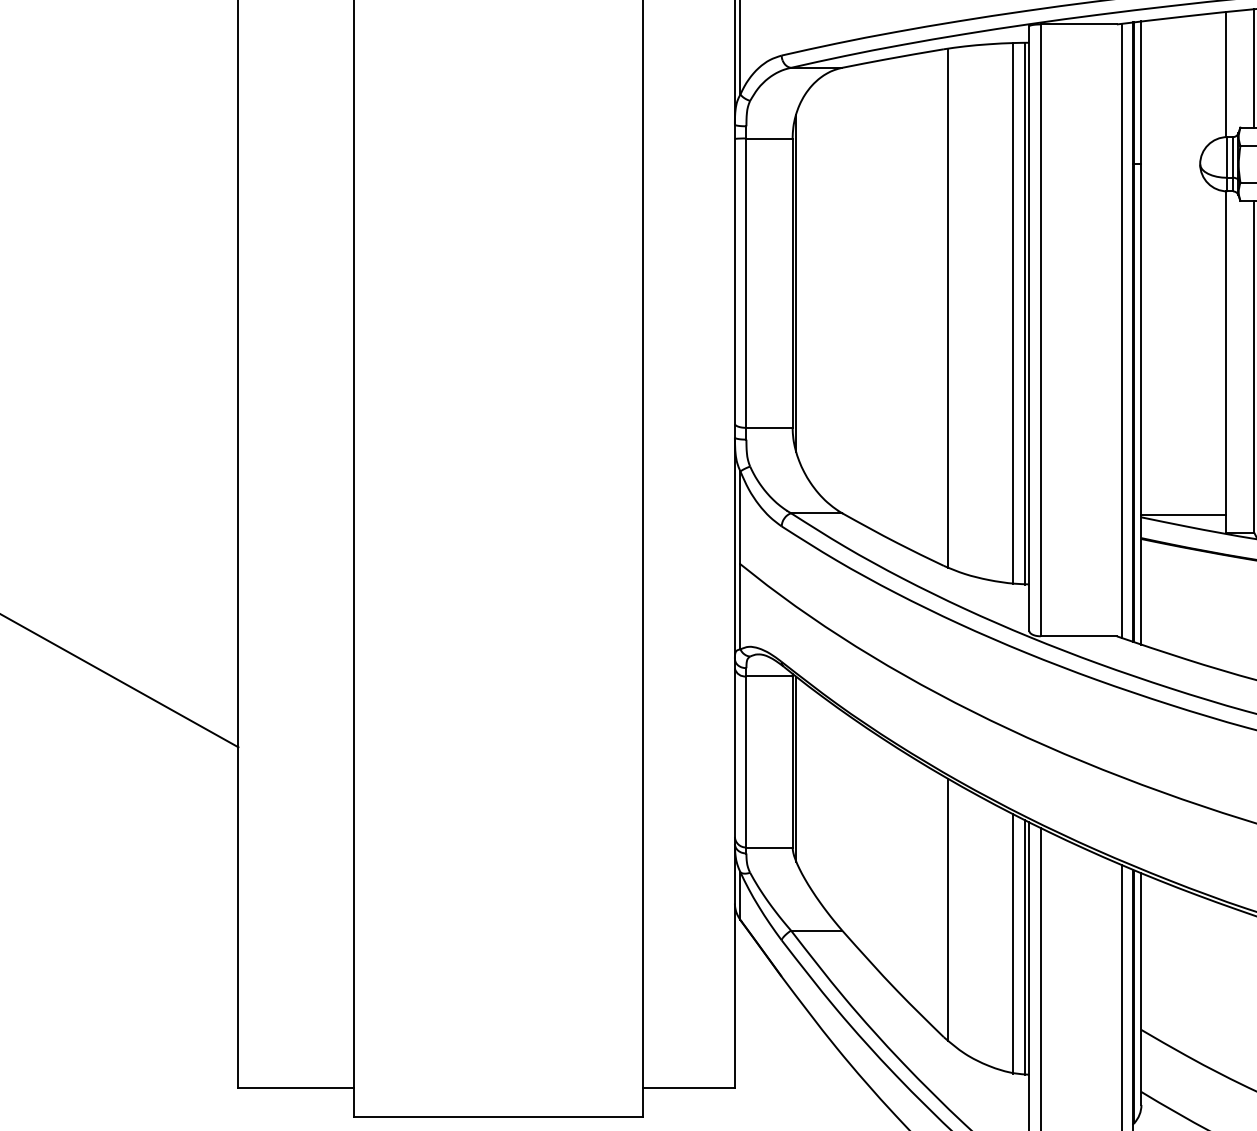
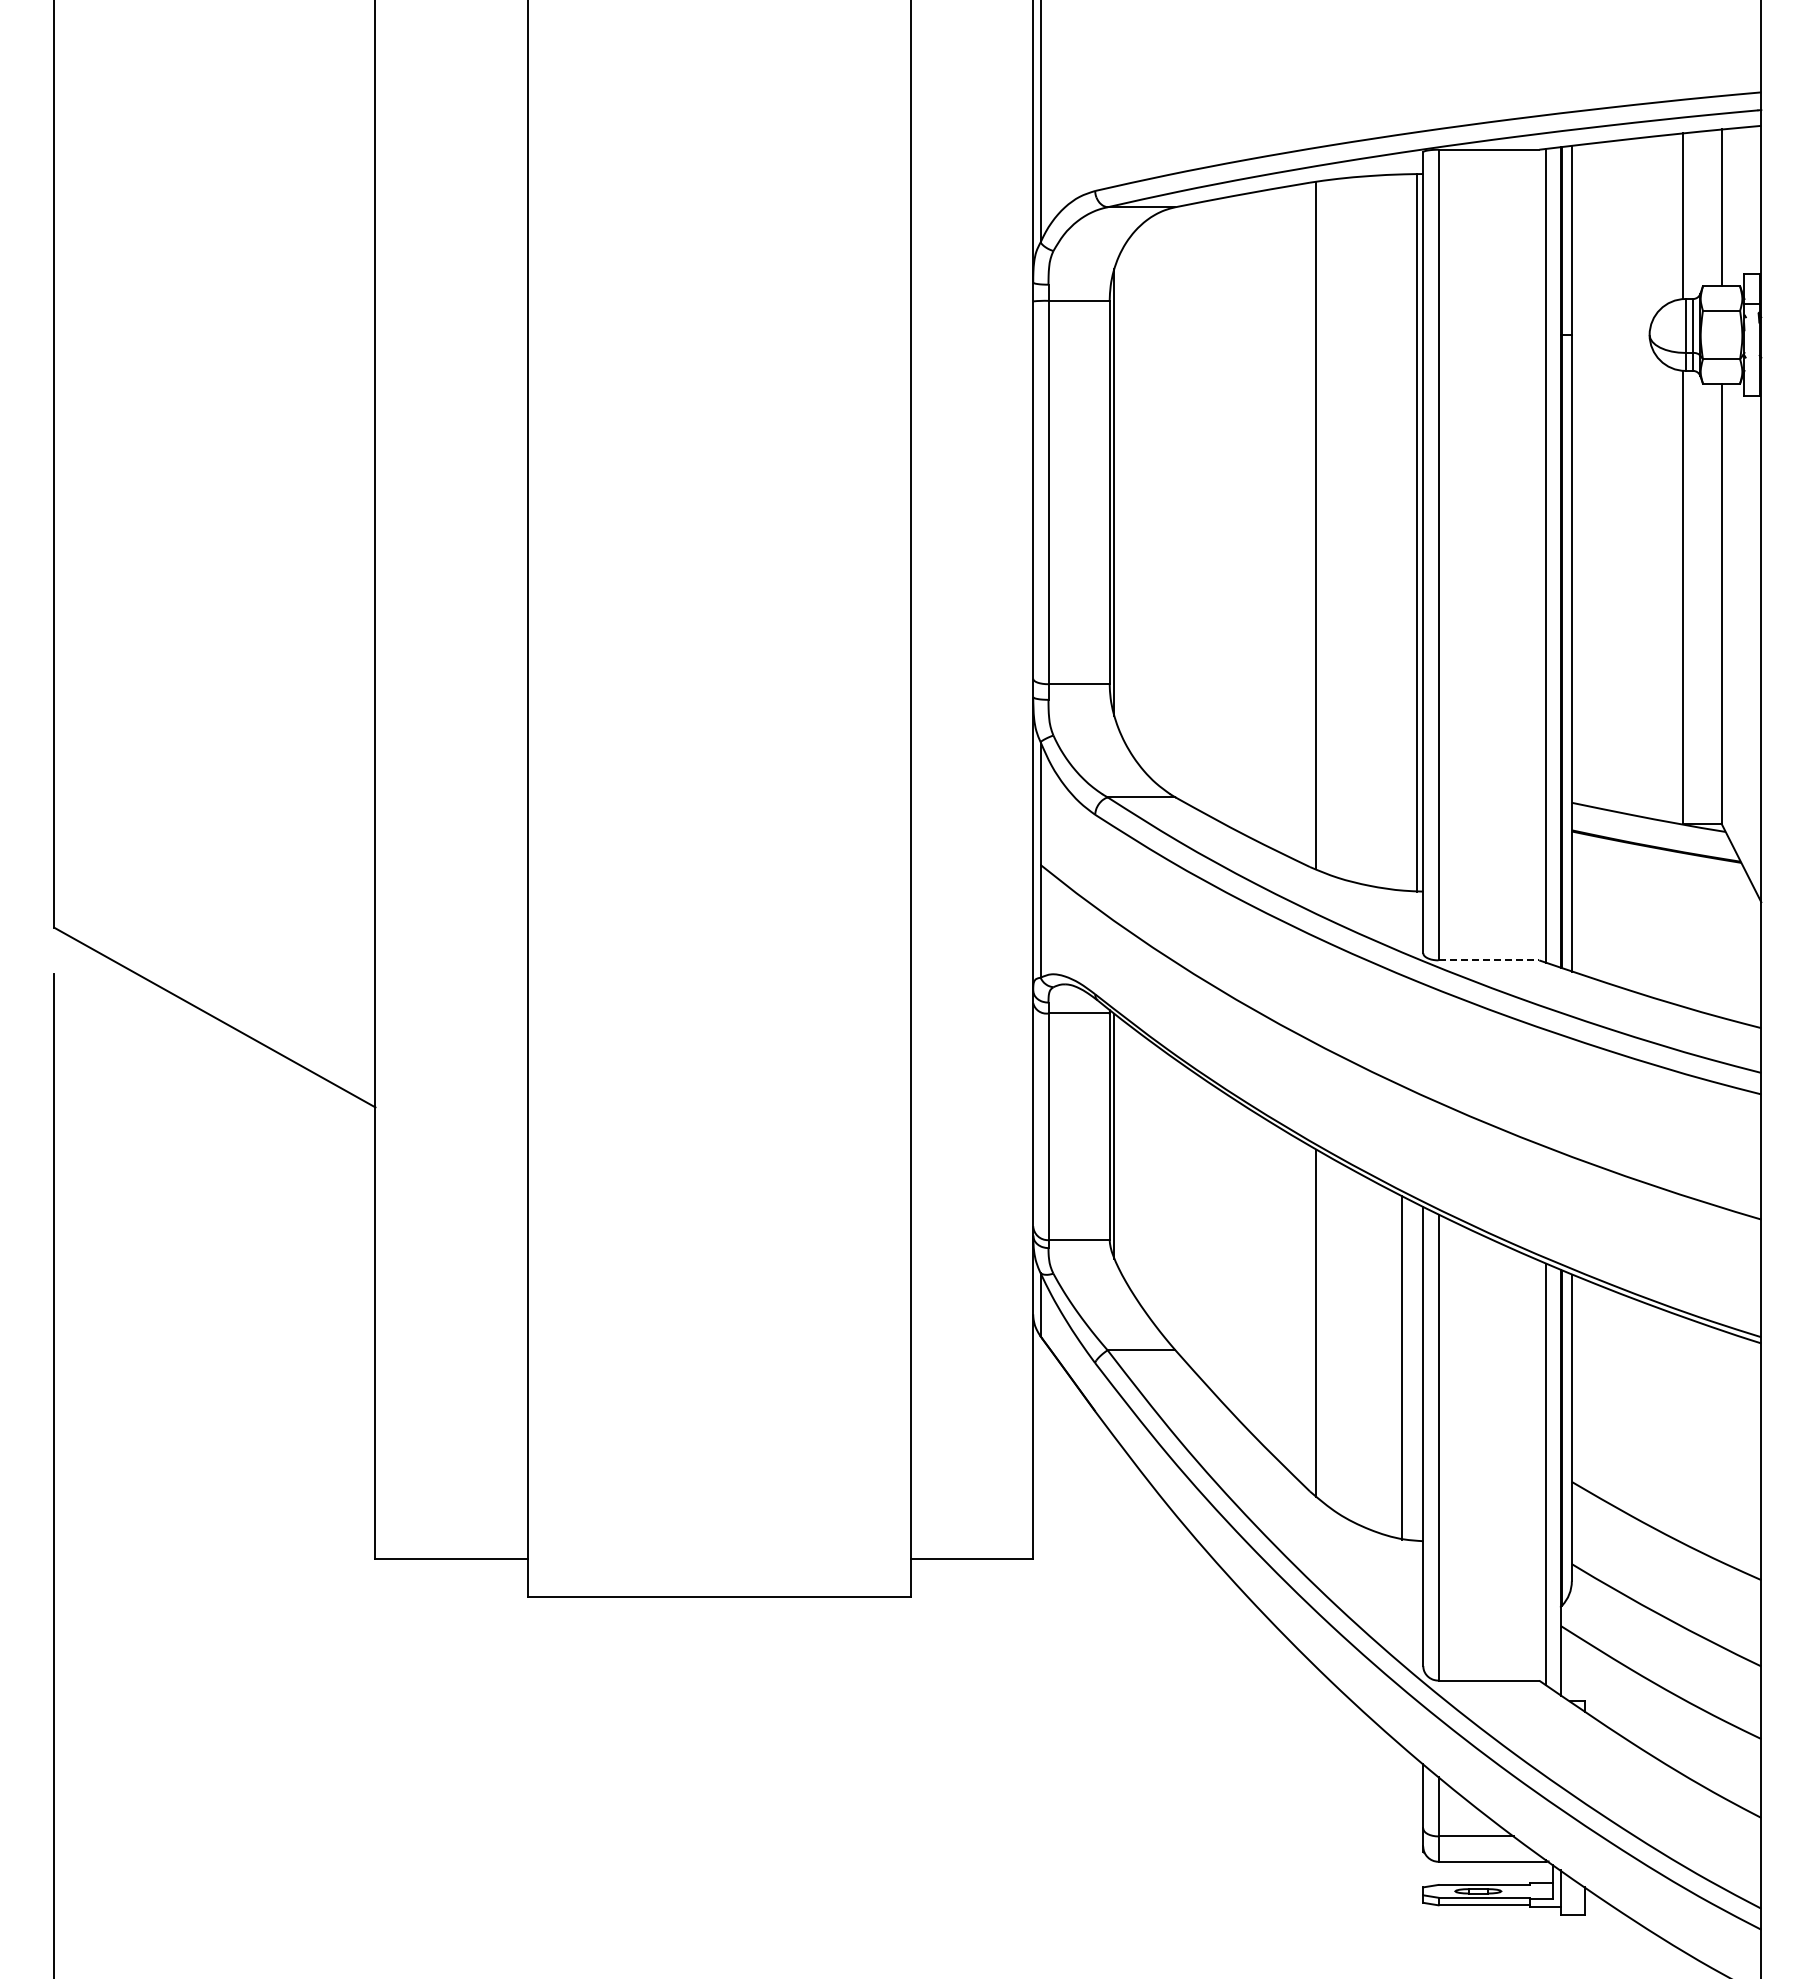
line: (1012, 313) -> (1401, 532), removed
line: (1183, 514) -> (1627, 799), removed
line: (1079, 636) -> (1489, 960), solid -> dashed
line: (1024, 947) -> (1417, 1372), removed

